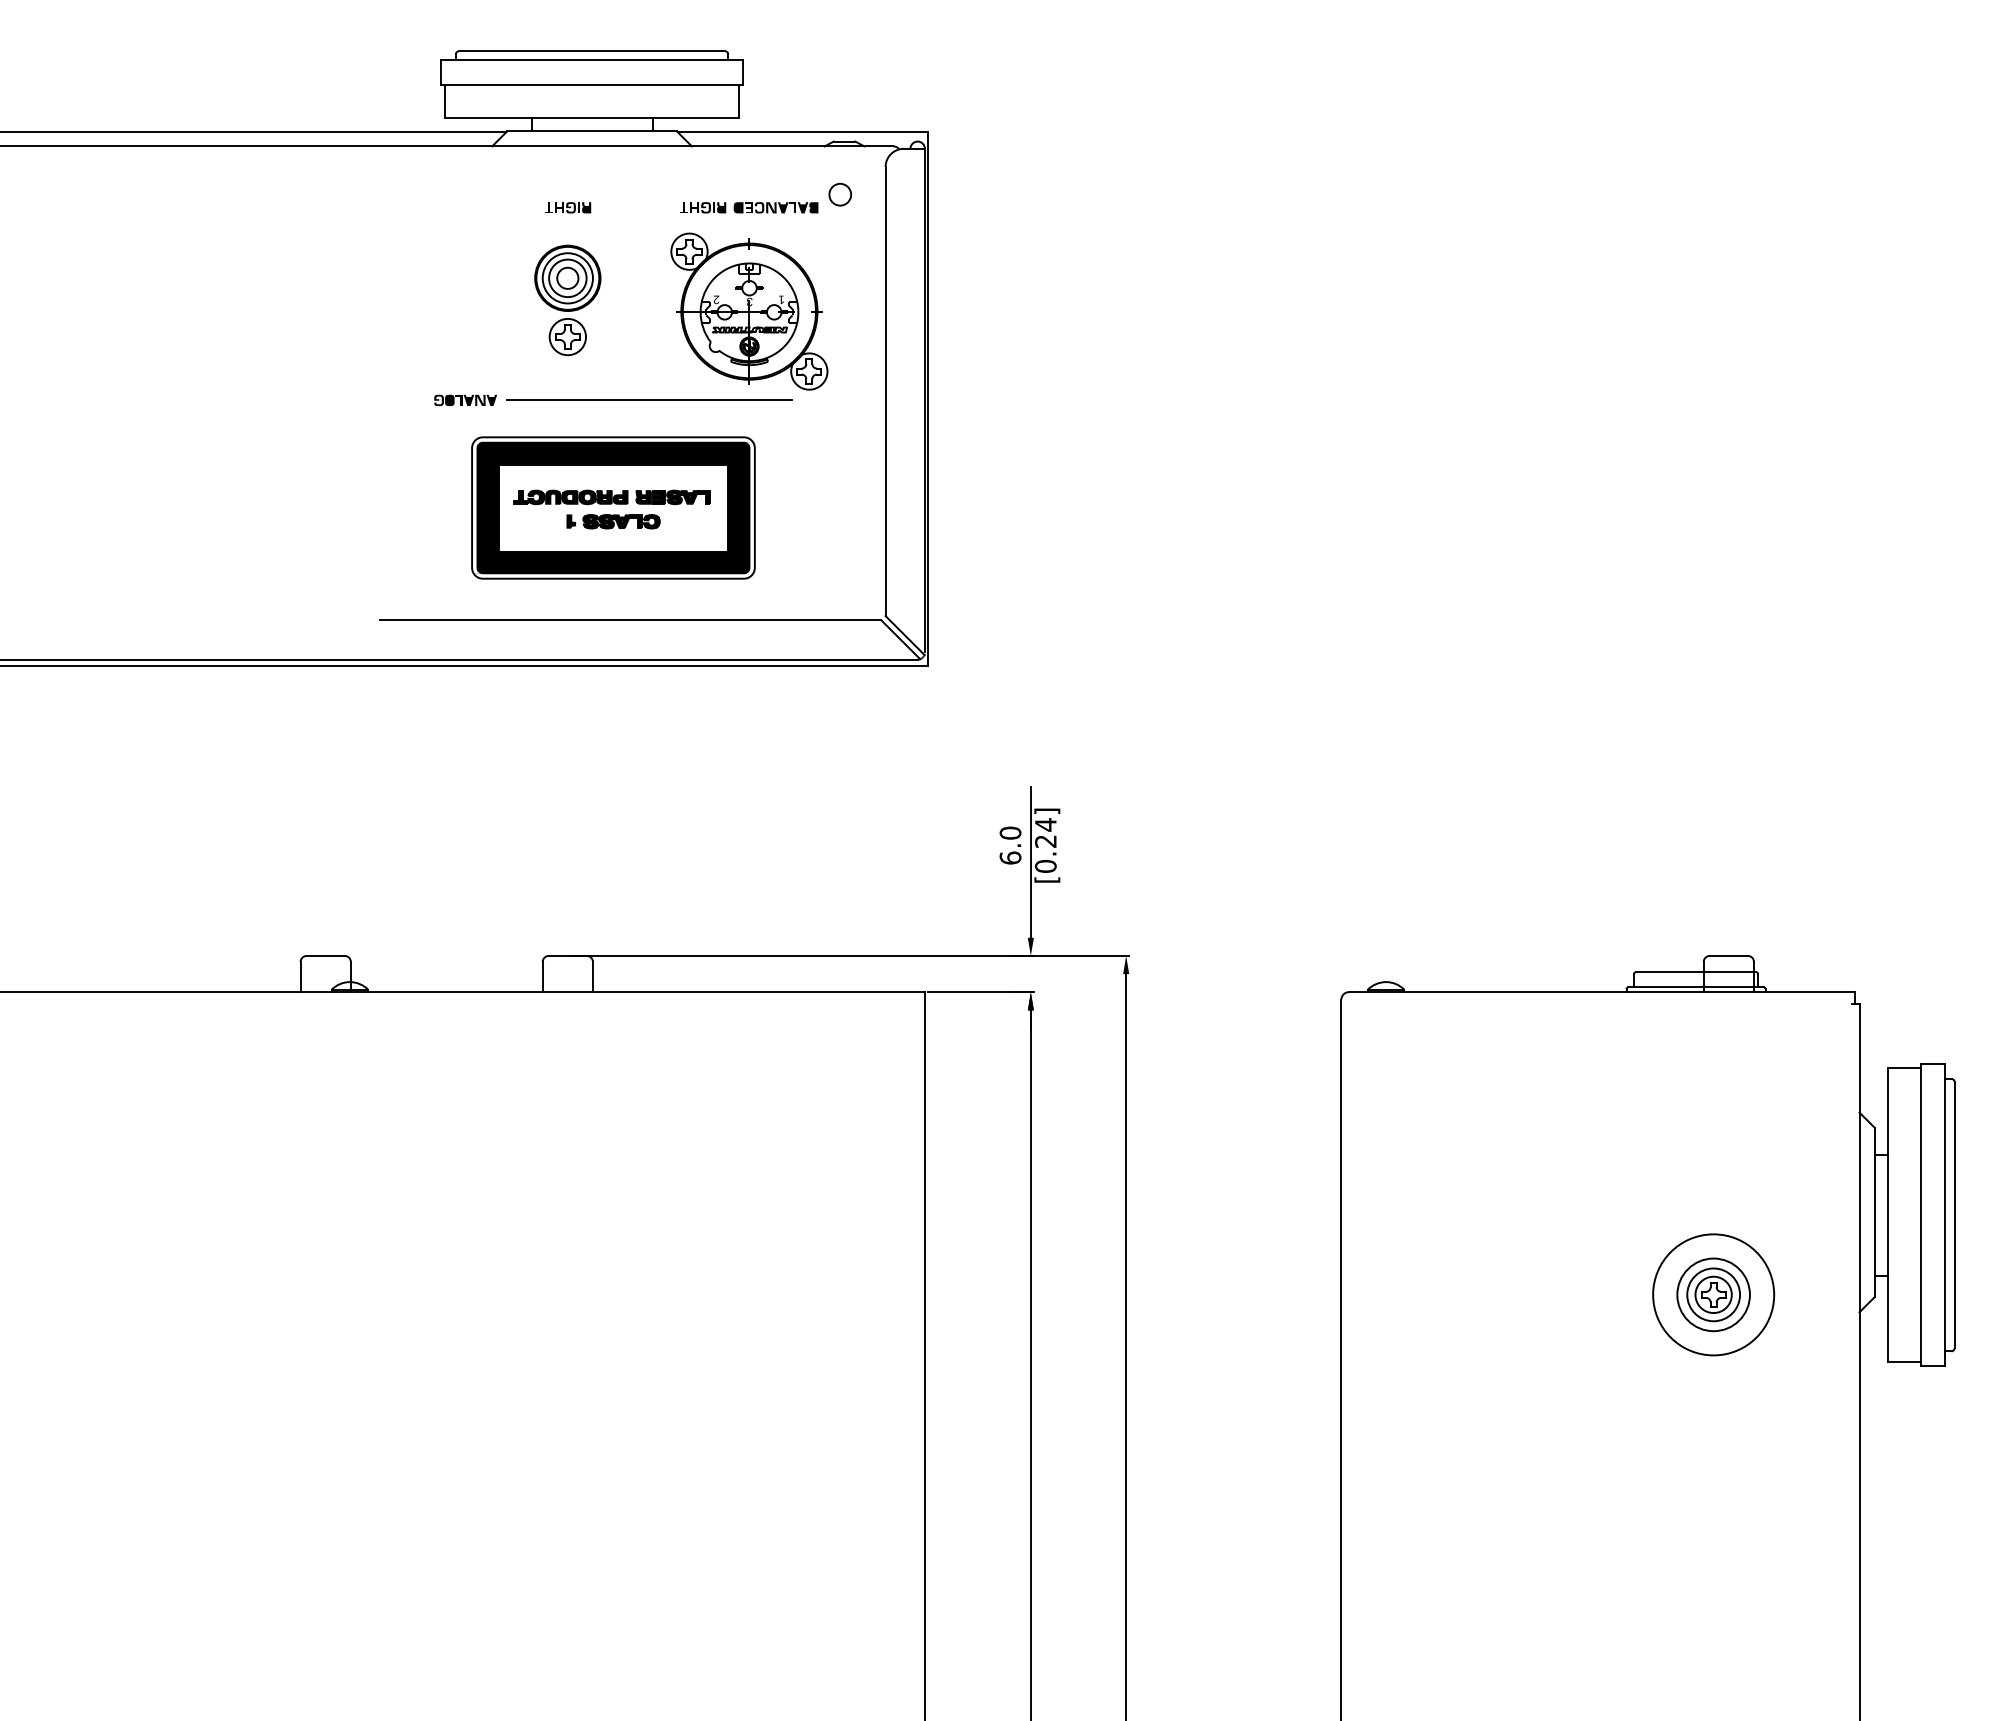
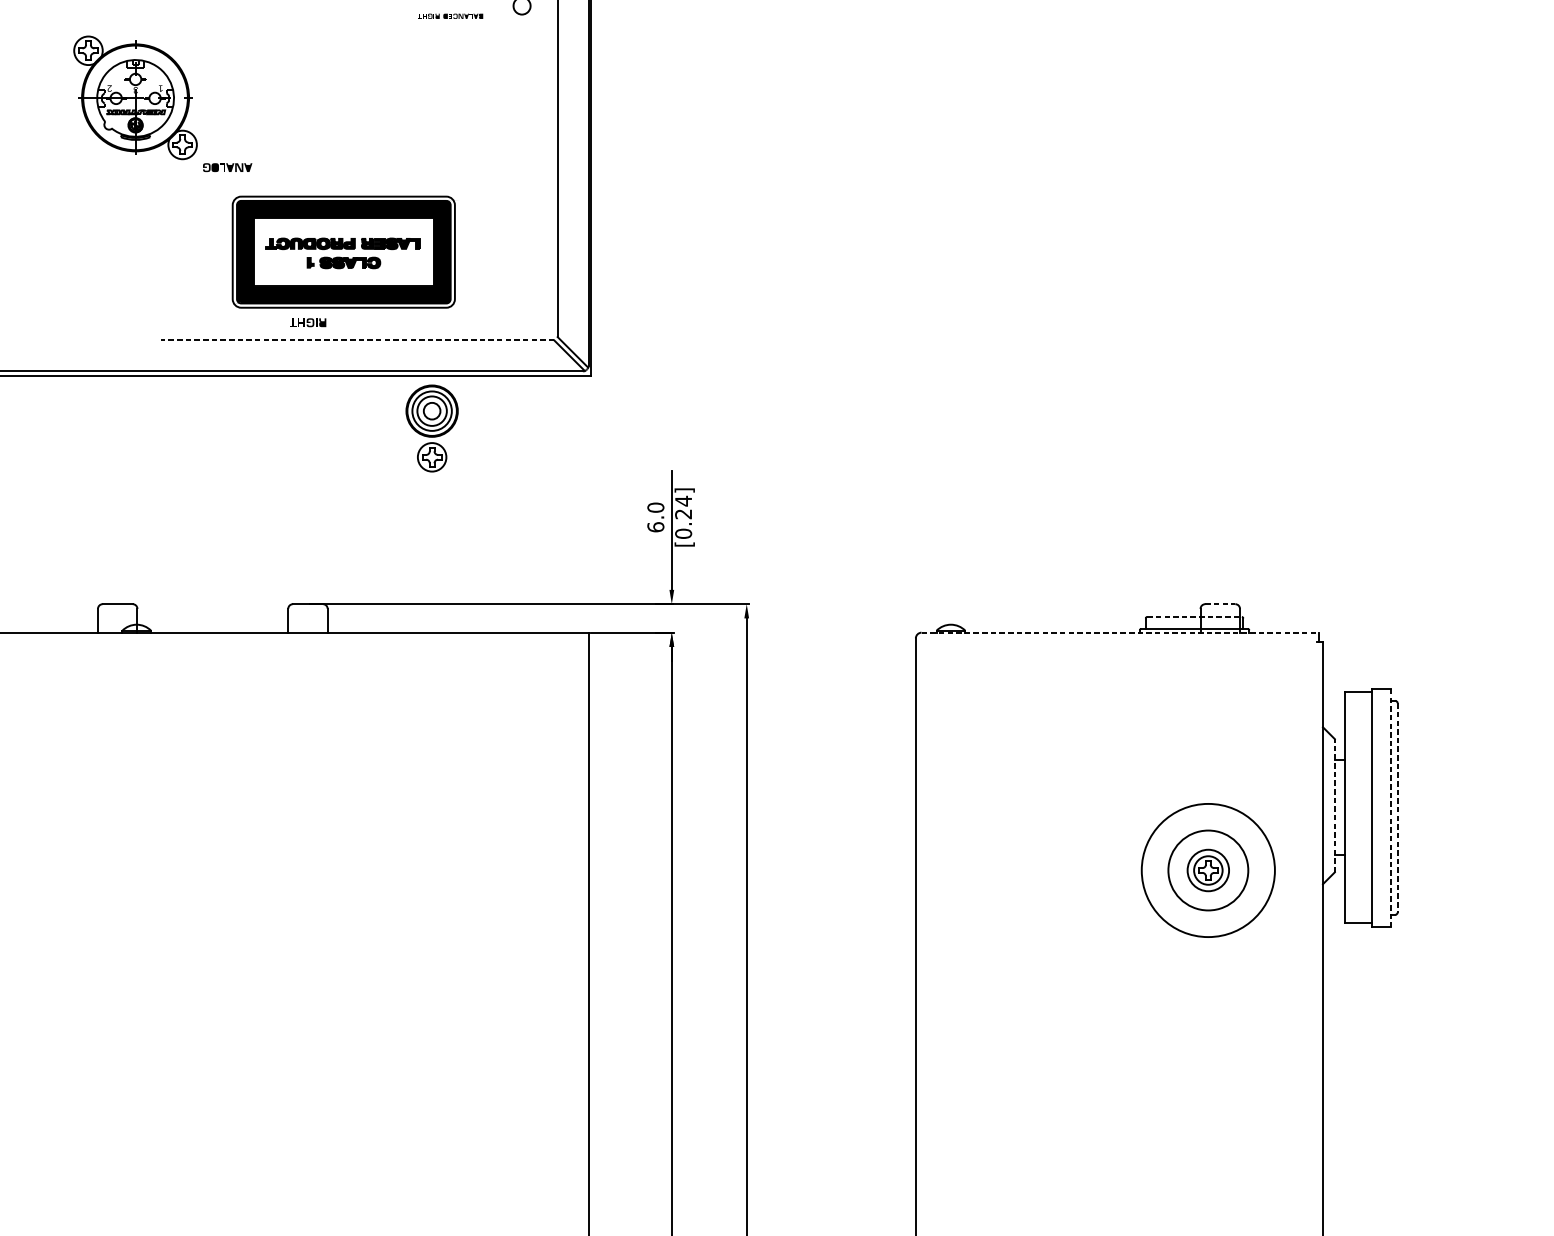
part: (568, 207) -> (308, 322), moved
part: (749, 207) -> (450, 16), size x0.6
part: (567, 300) -> (431, 428), moved
part: (749, 311) -> (135, 97), moved
line: (649, 399) -> (372, 166), removed
line: (630, 620) -> (357, 340), solid -> dashed
line: (1729, 955) -> (1220, 603), solid -> dashed
line: (1696, 972) -> (1194, 617), solid -> dashed
line: (1601, 992) -> (1120, 632), solid -> dashed
line: (1874, 1212) -> (1334, 805), solid -> dashed
line: (1945, 1215) -> (1390, 808), solid -> dashed
line: (1954, 1215) -> (1397, 808), solid -> dashed
circle: (1713, 1294) -> (1208, 870), size x1.4
circle: (1713, 1294) -> (1208, 870), size x1.4

